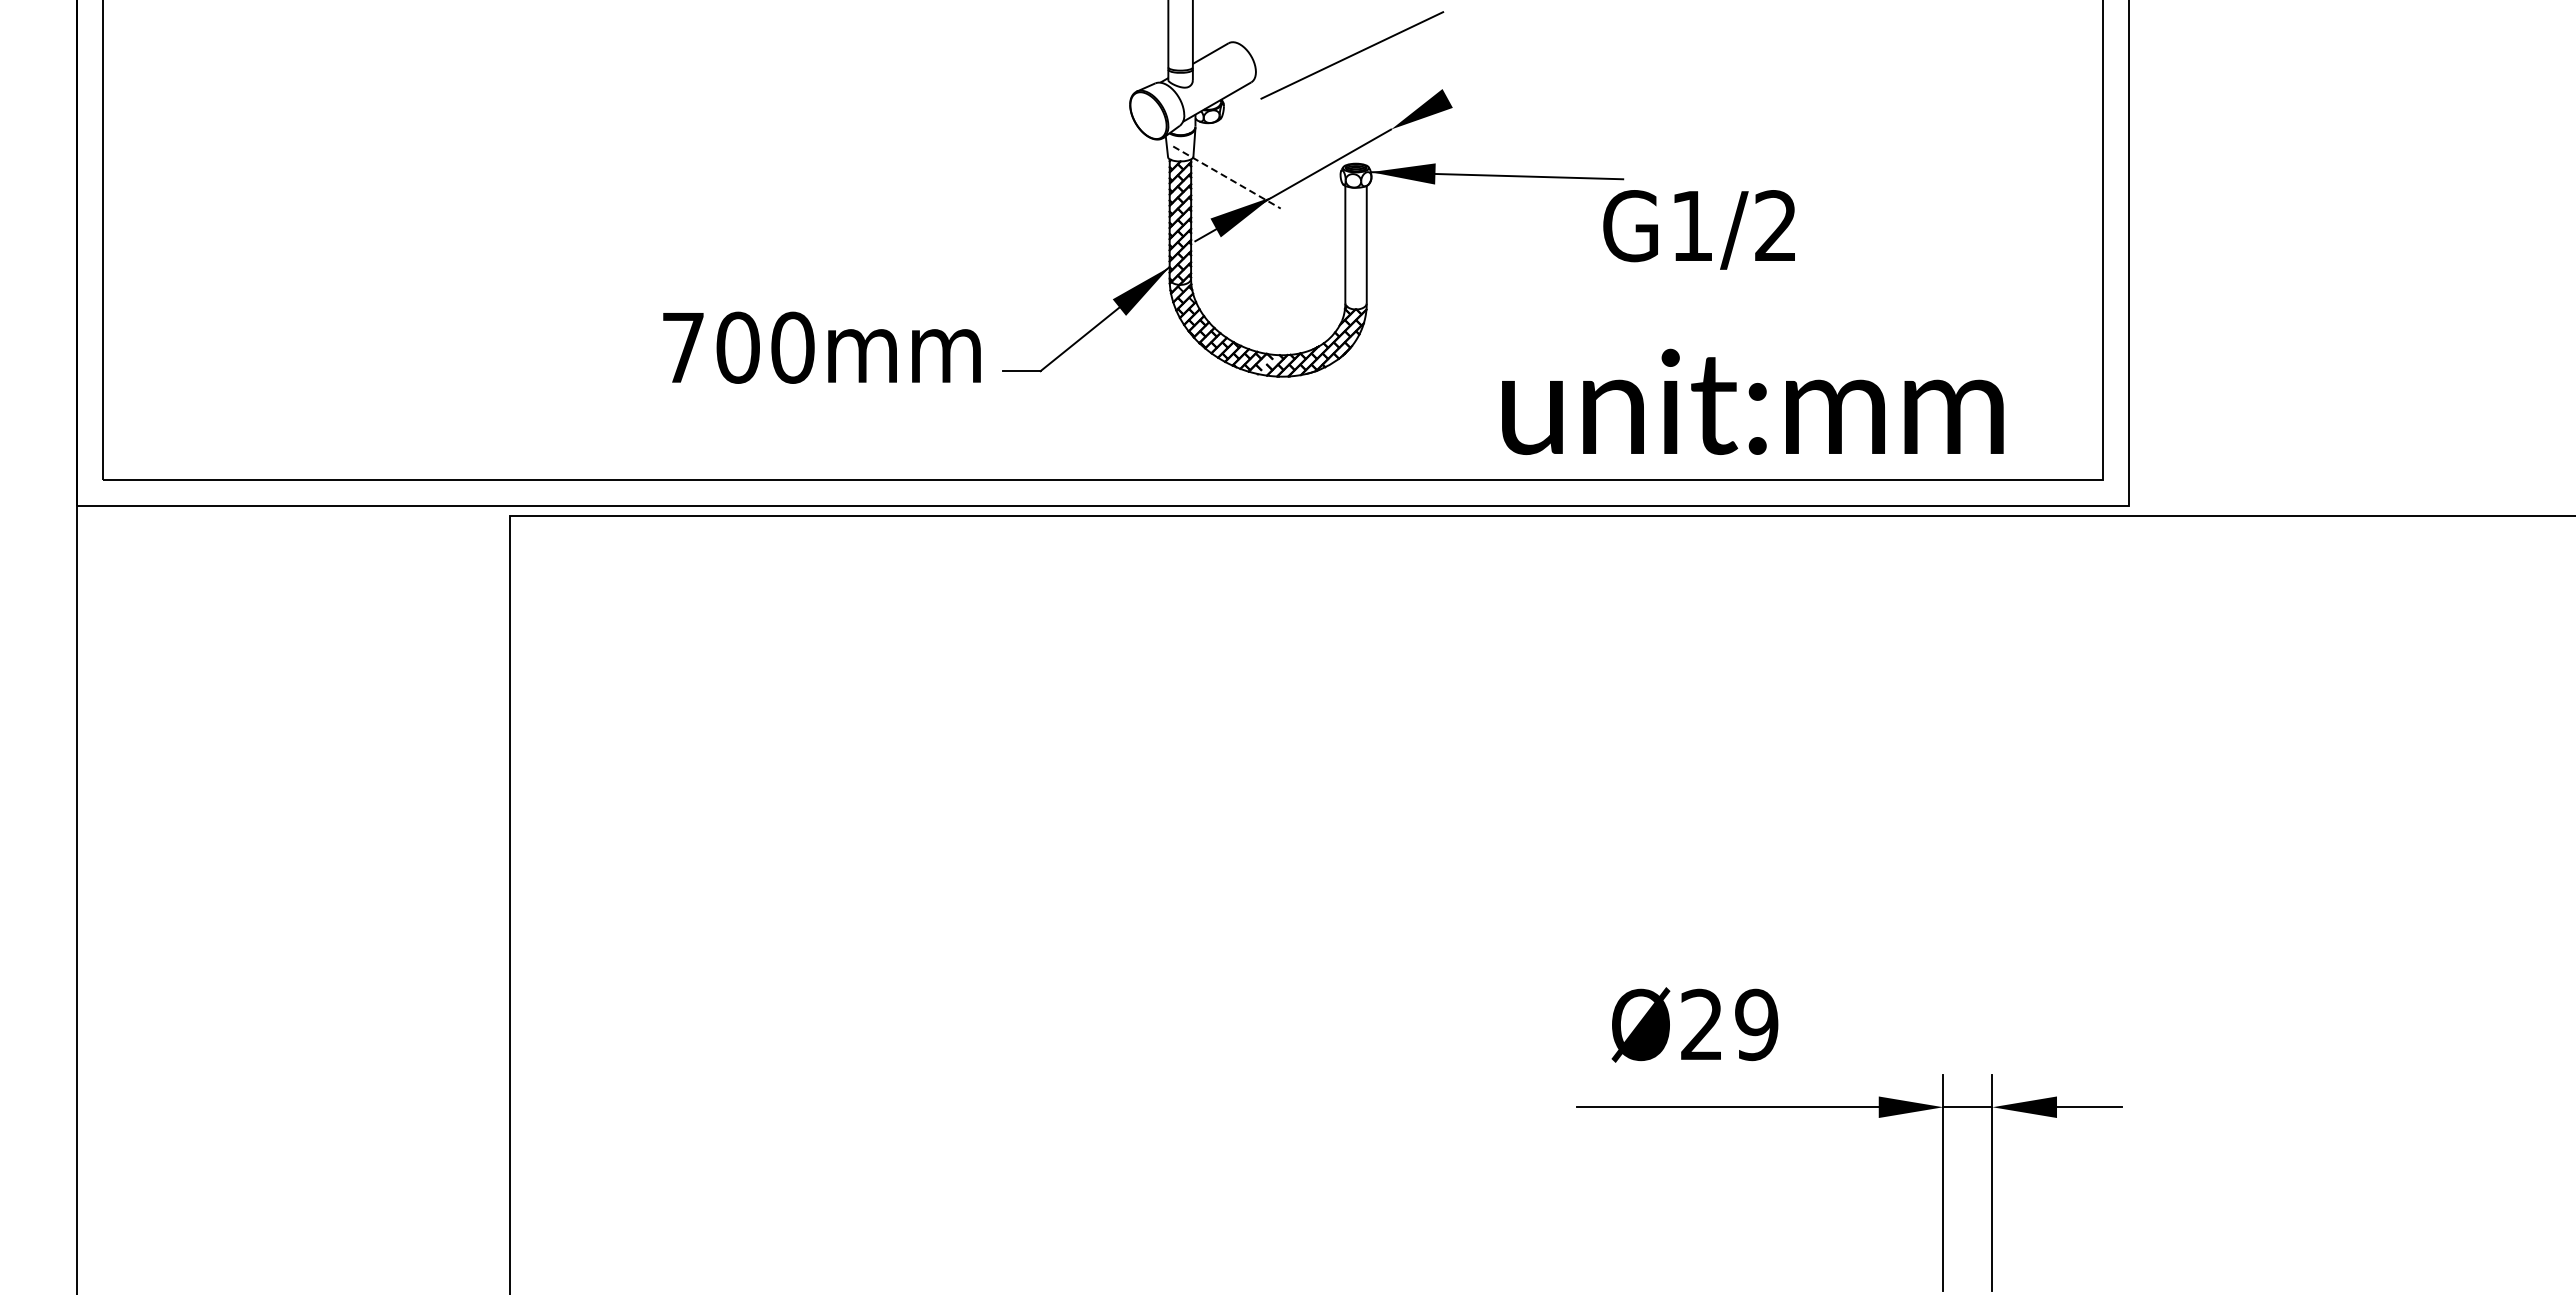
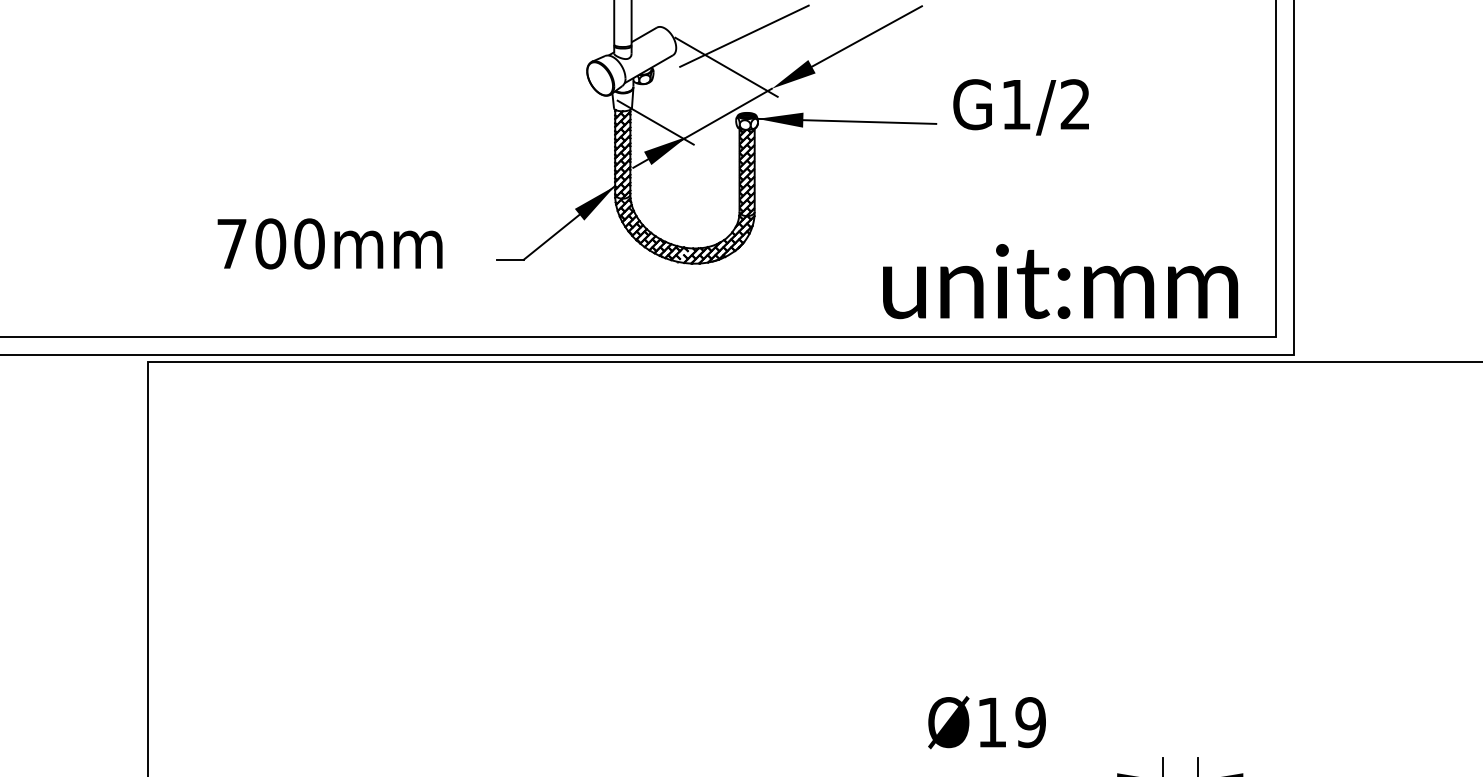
line: (1525, 55) -> (867, 36), added
line: (1326, 99) -> (726, 67), added
line: (1227, 177) -> (656, 122), dashed -> solid
text: (1698, 229) -> (1020, 107), moved
hatch: (1355, 247) -> (746, 172), added
text: (821, 347) -> (329, 243), moved
text: (1752, 401) -> (1060, 281), moved
text: (1701, 1023) -> (991, 721), Ø29 -> Ø19

